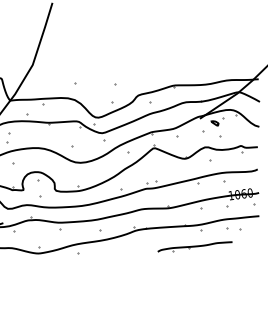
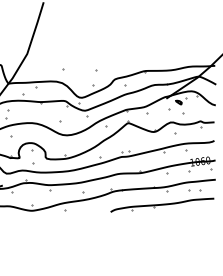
part: (194, 246) -> (161, 204), size x1.67

